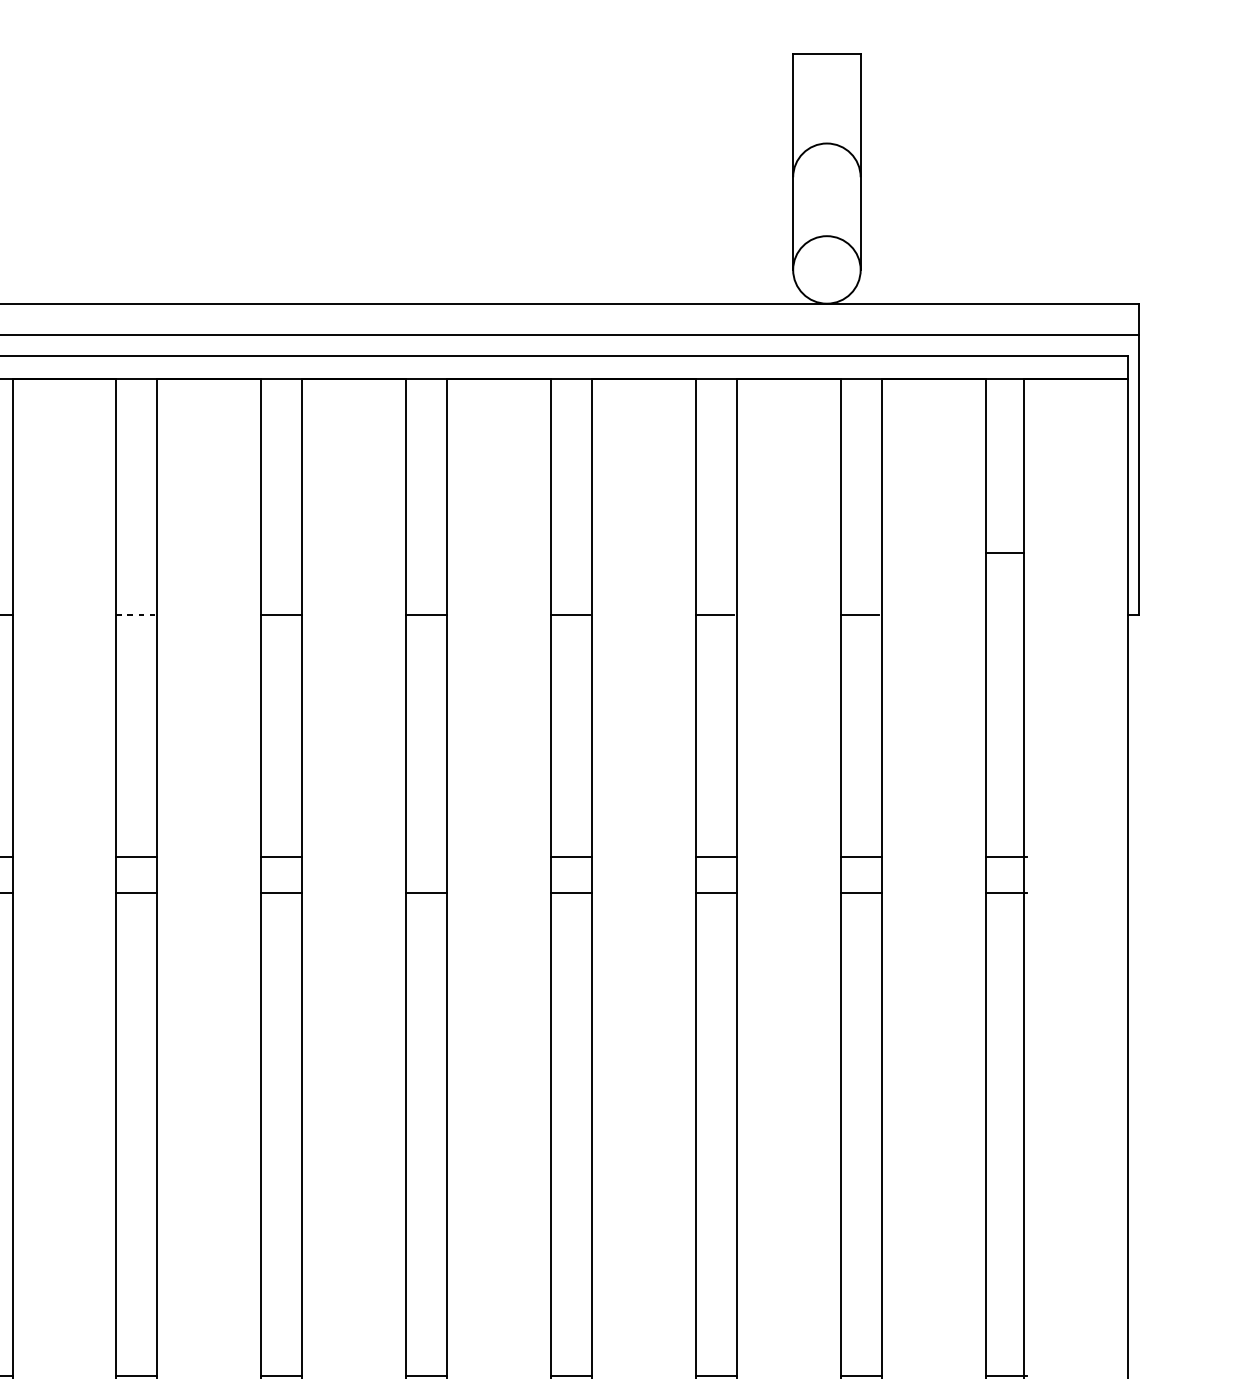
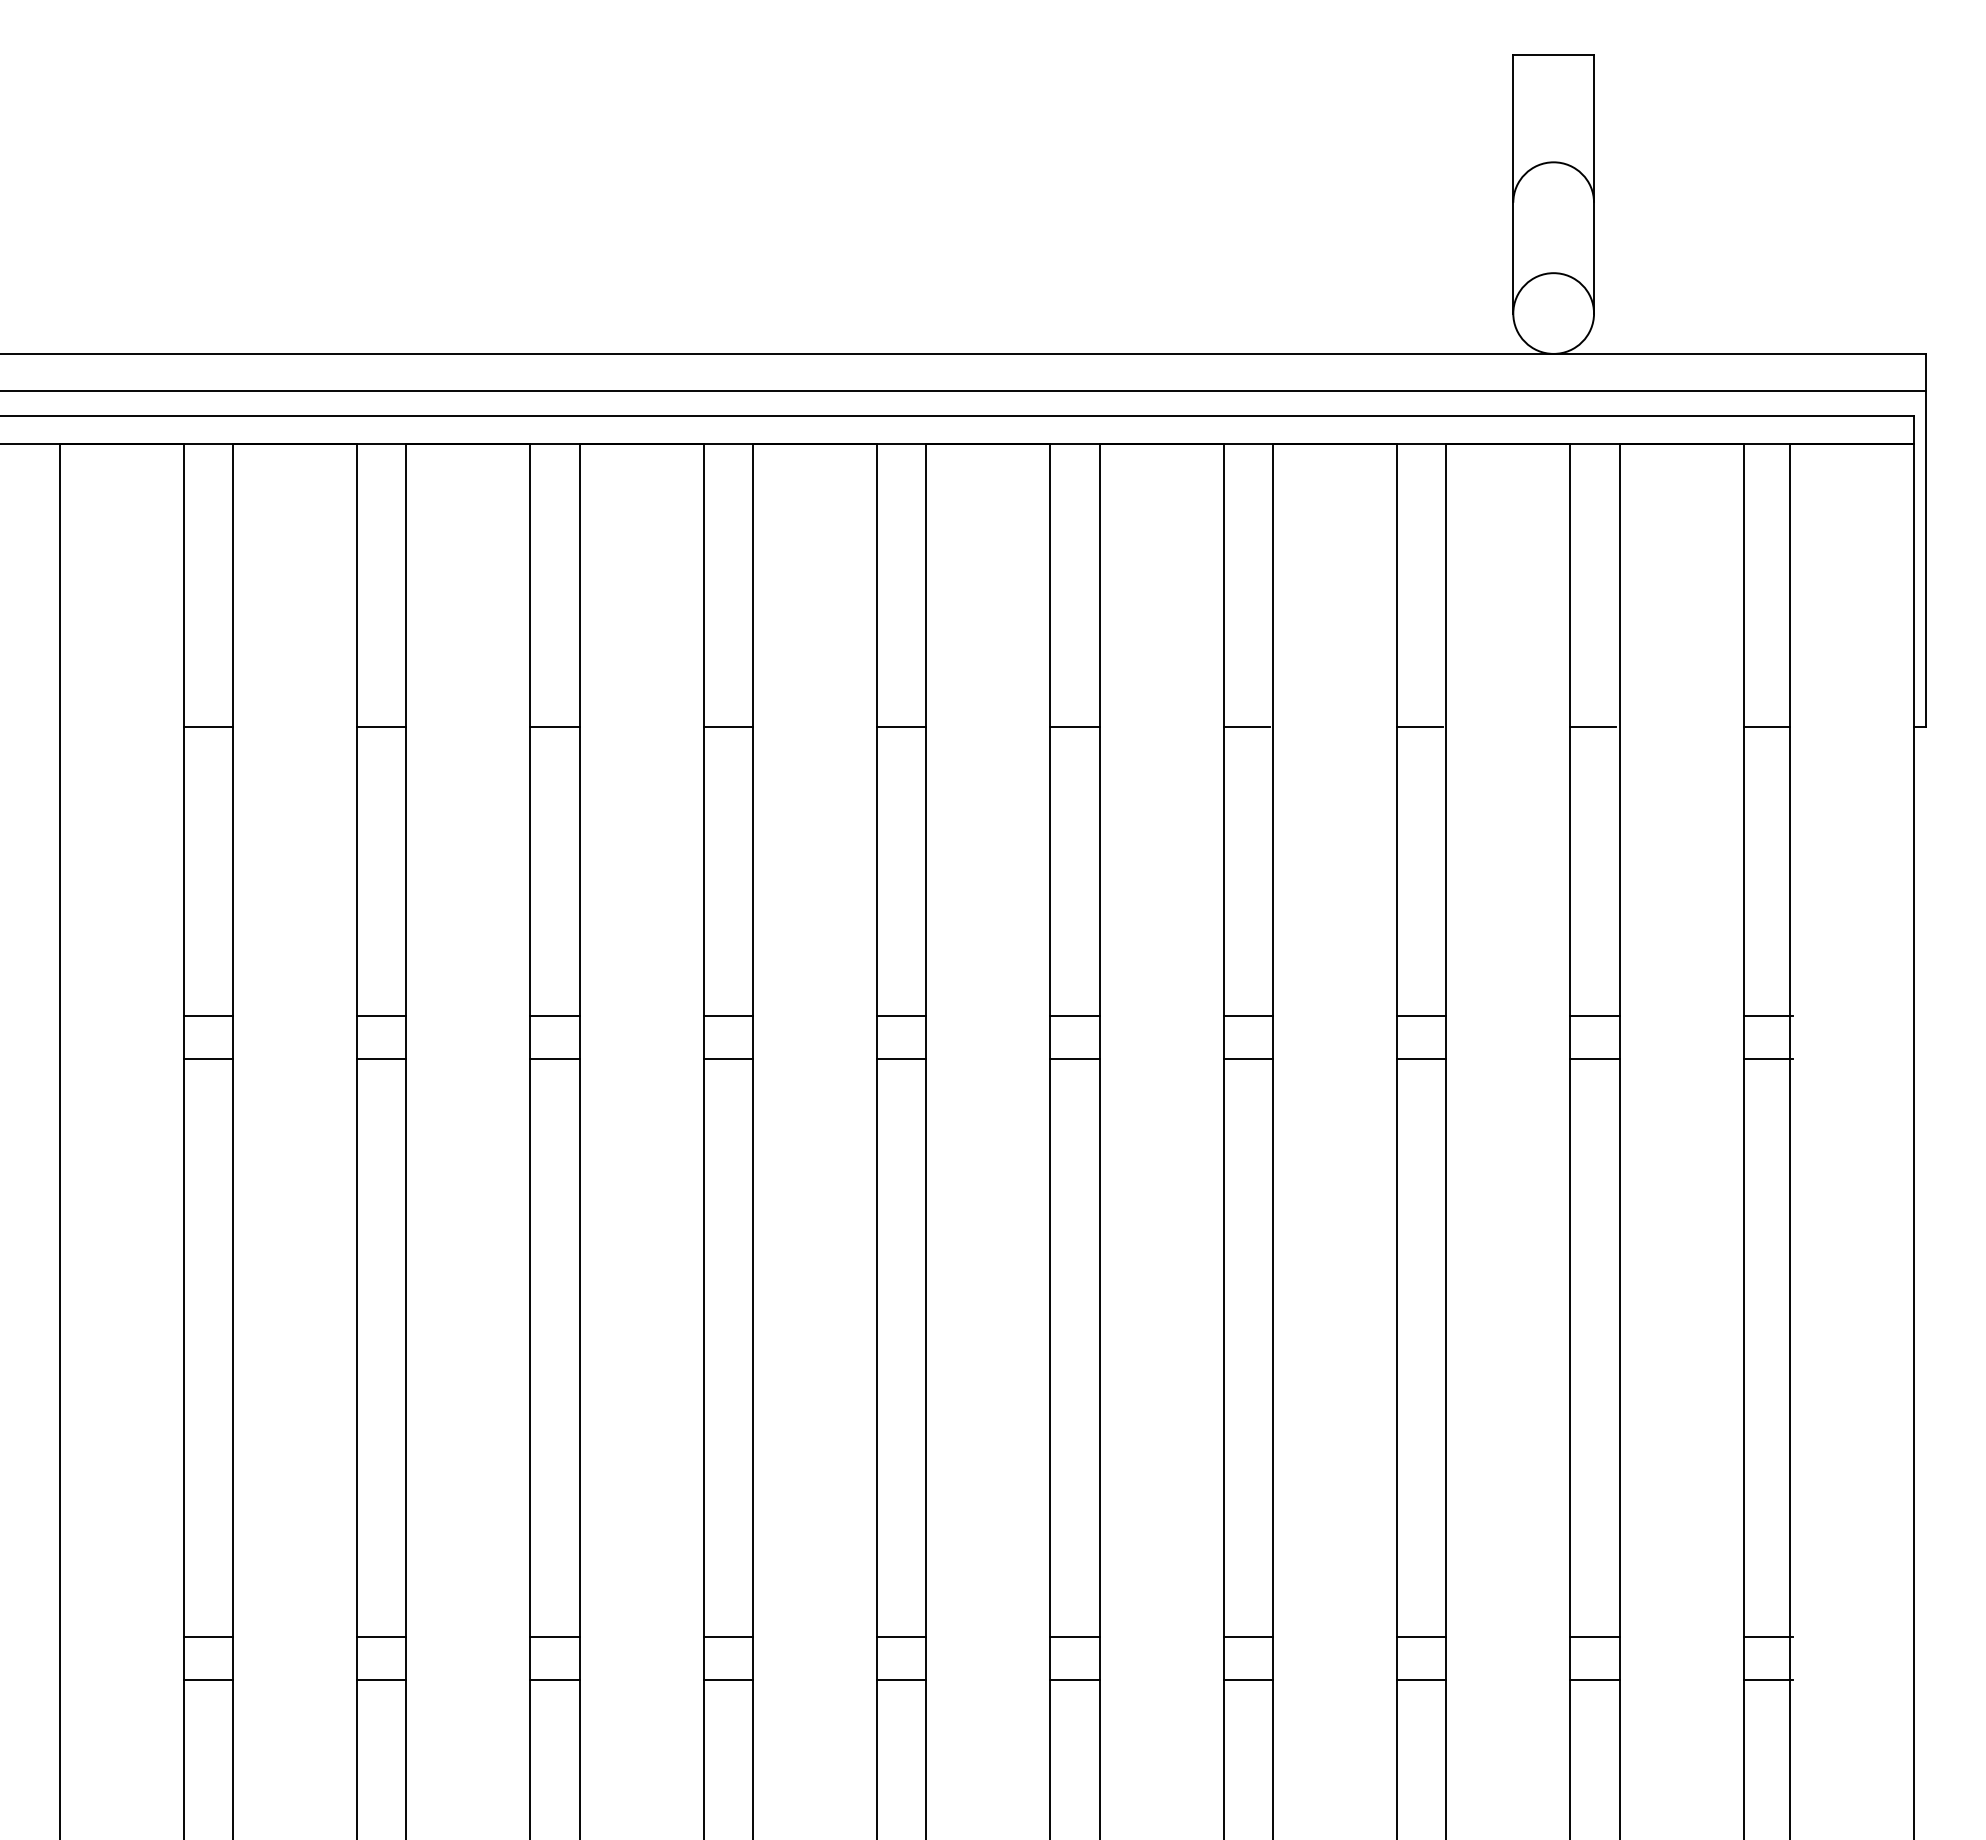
line: (1004, 553) -> (1766, 726), moved
line: (137, 615) -> (728, 726), dashed -> solid
line: (426, 856) -> (1074, 1015), added

